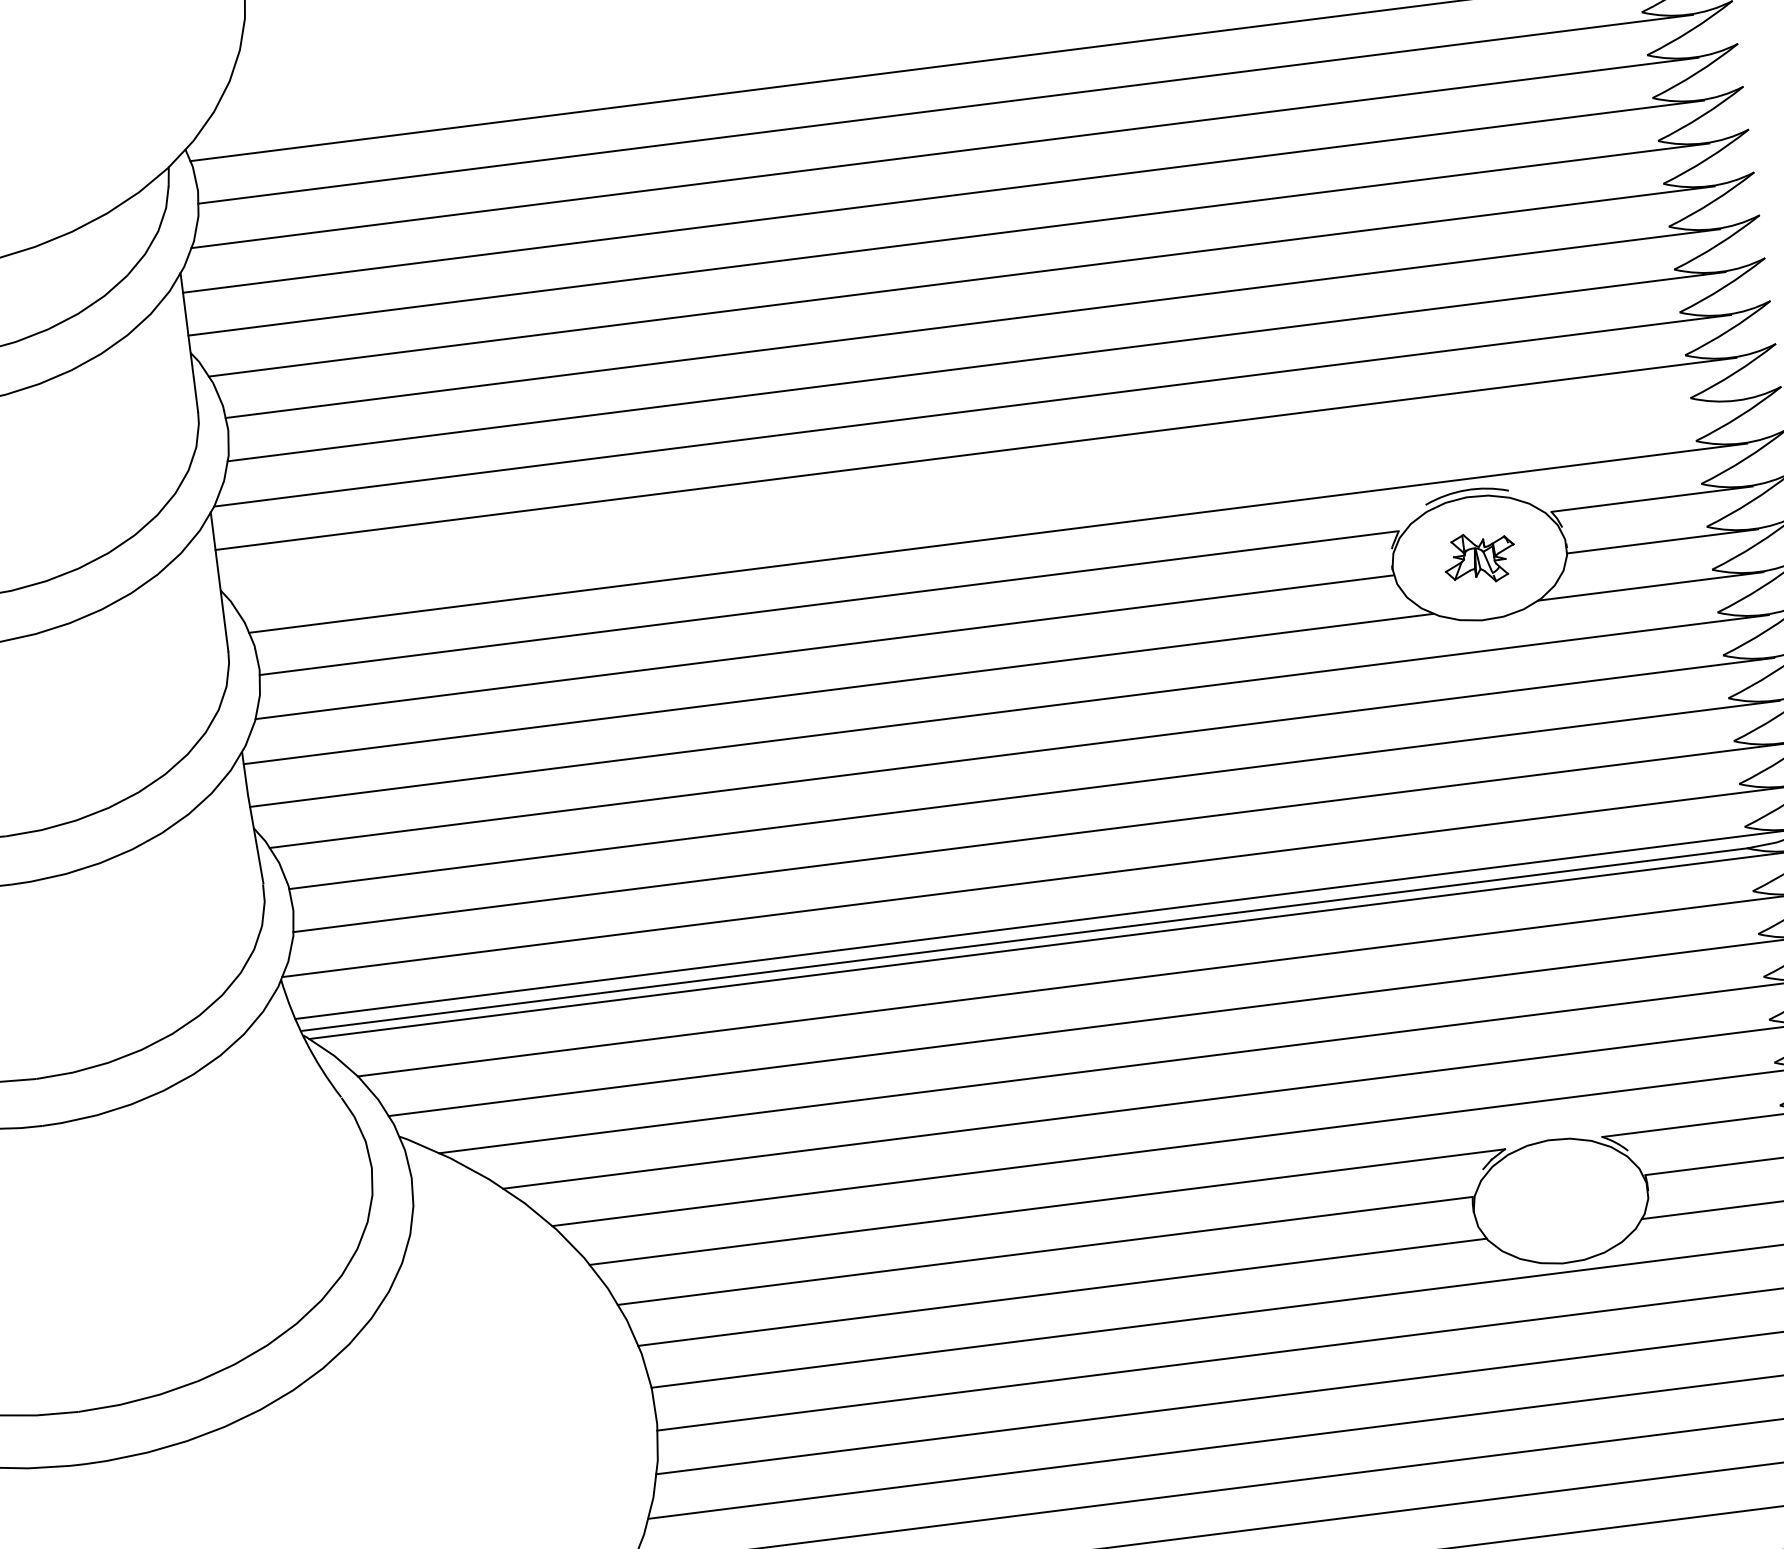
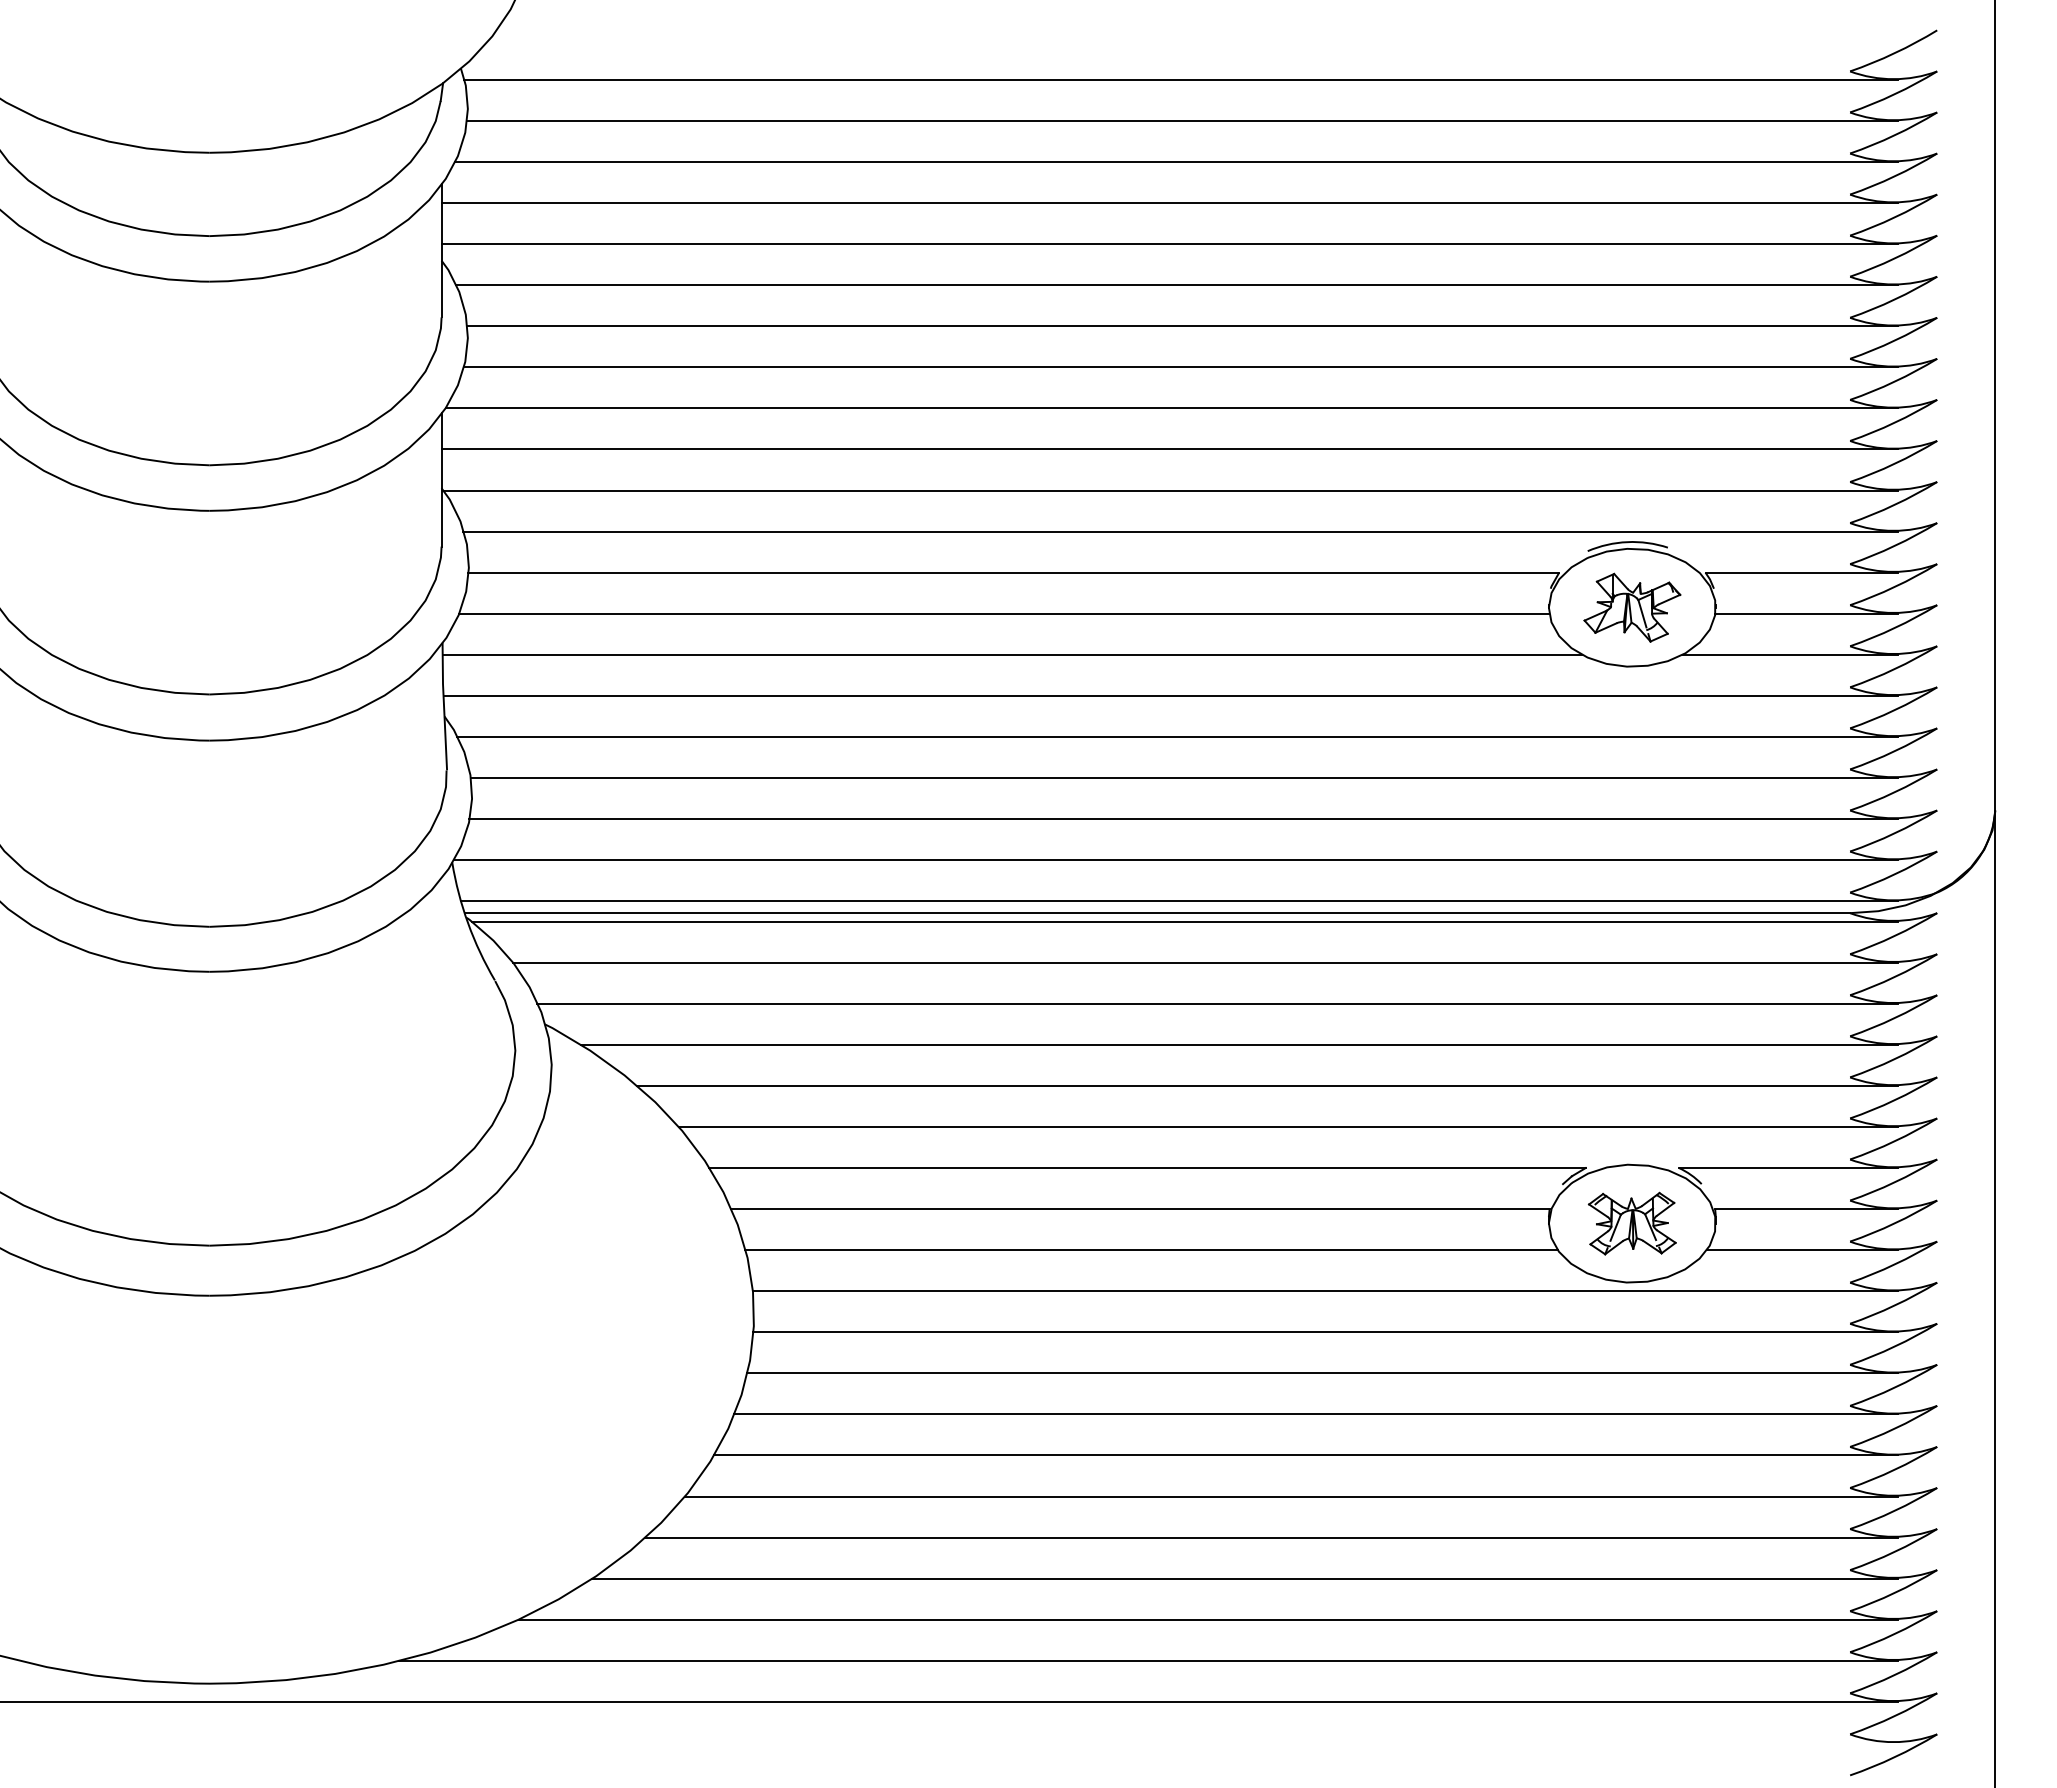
line: (982, 496) -> (1170, 490), added
part: (1479, 557) -> (1632, 607), size x1.43
part: (1560, 1201) -> (1631, 1223), added

